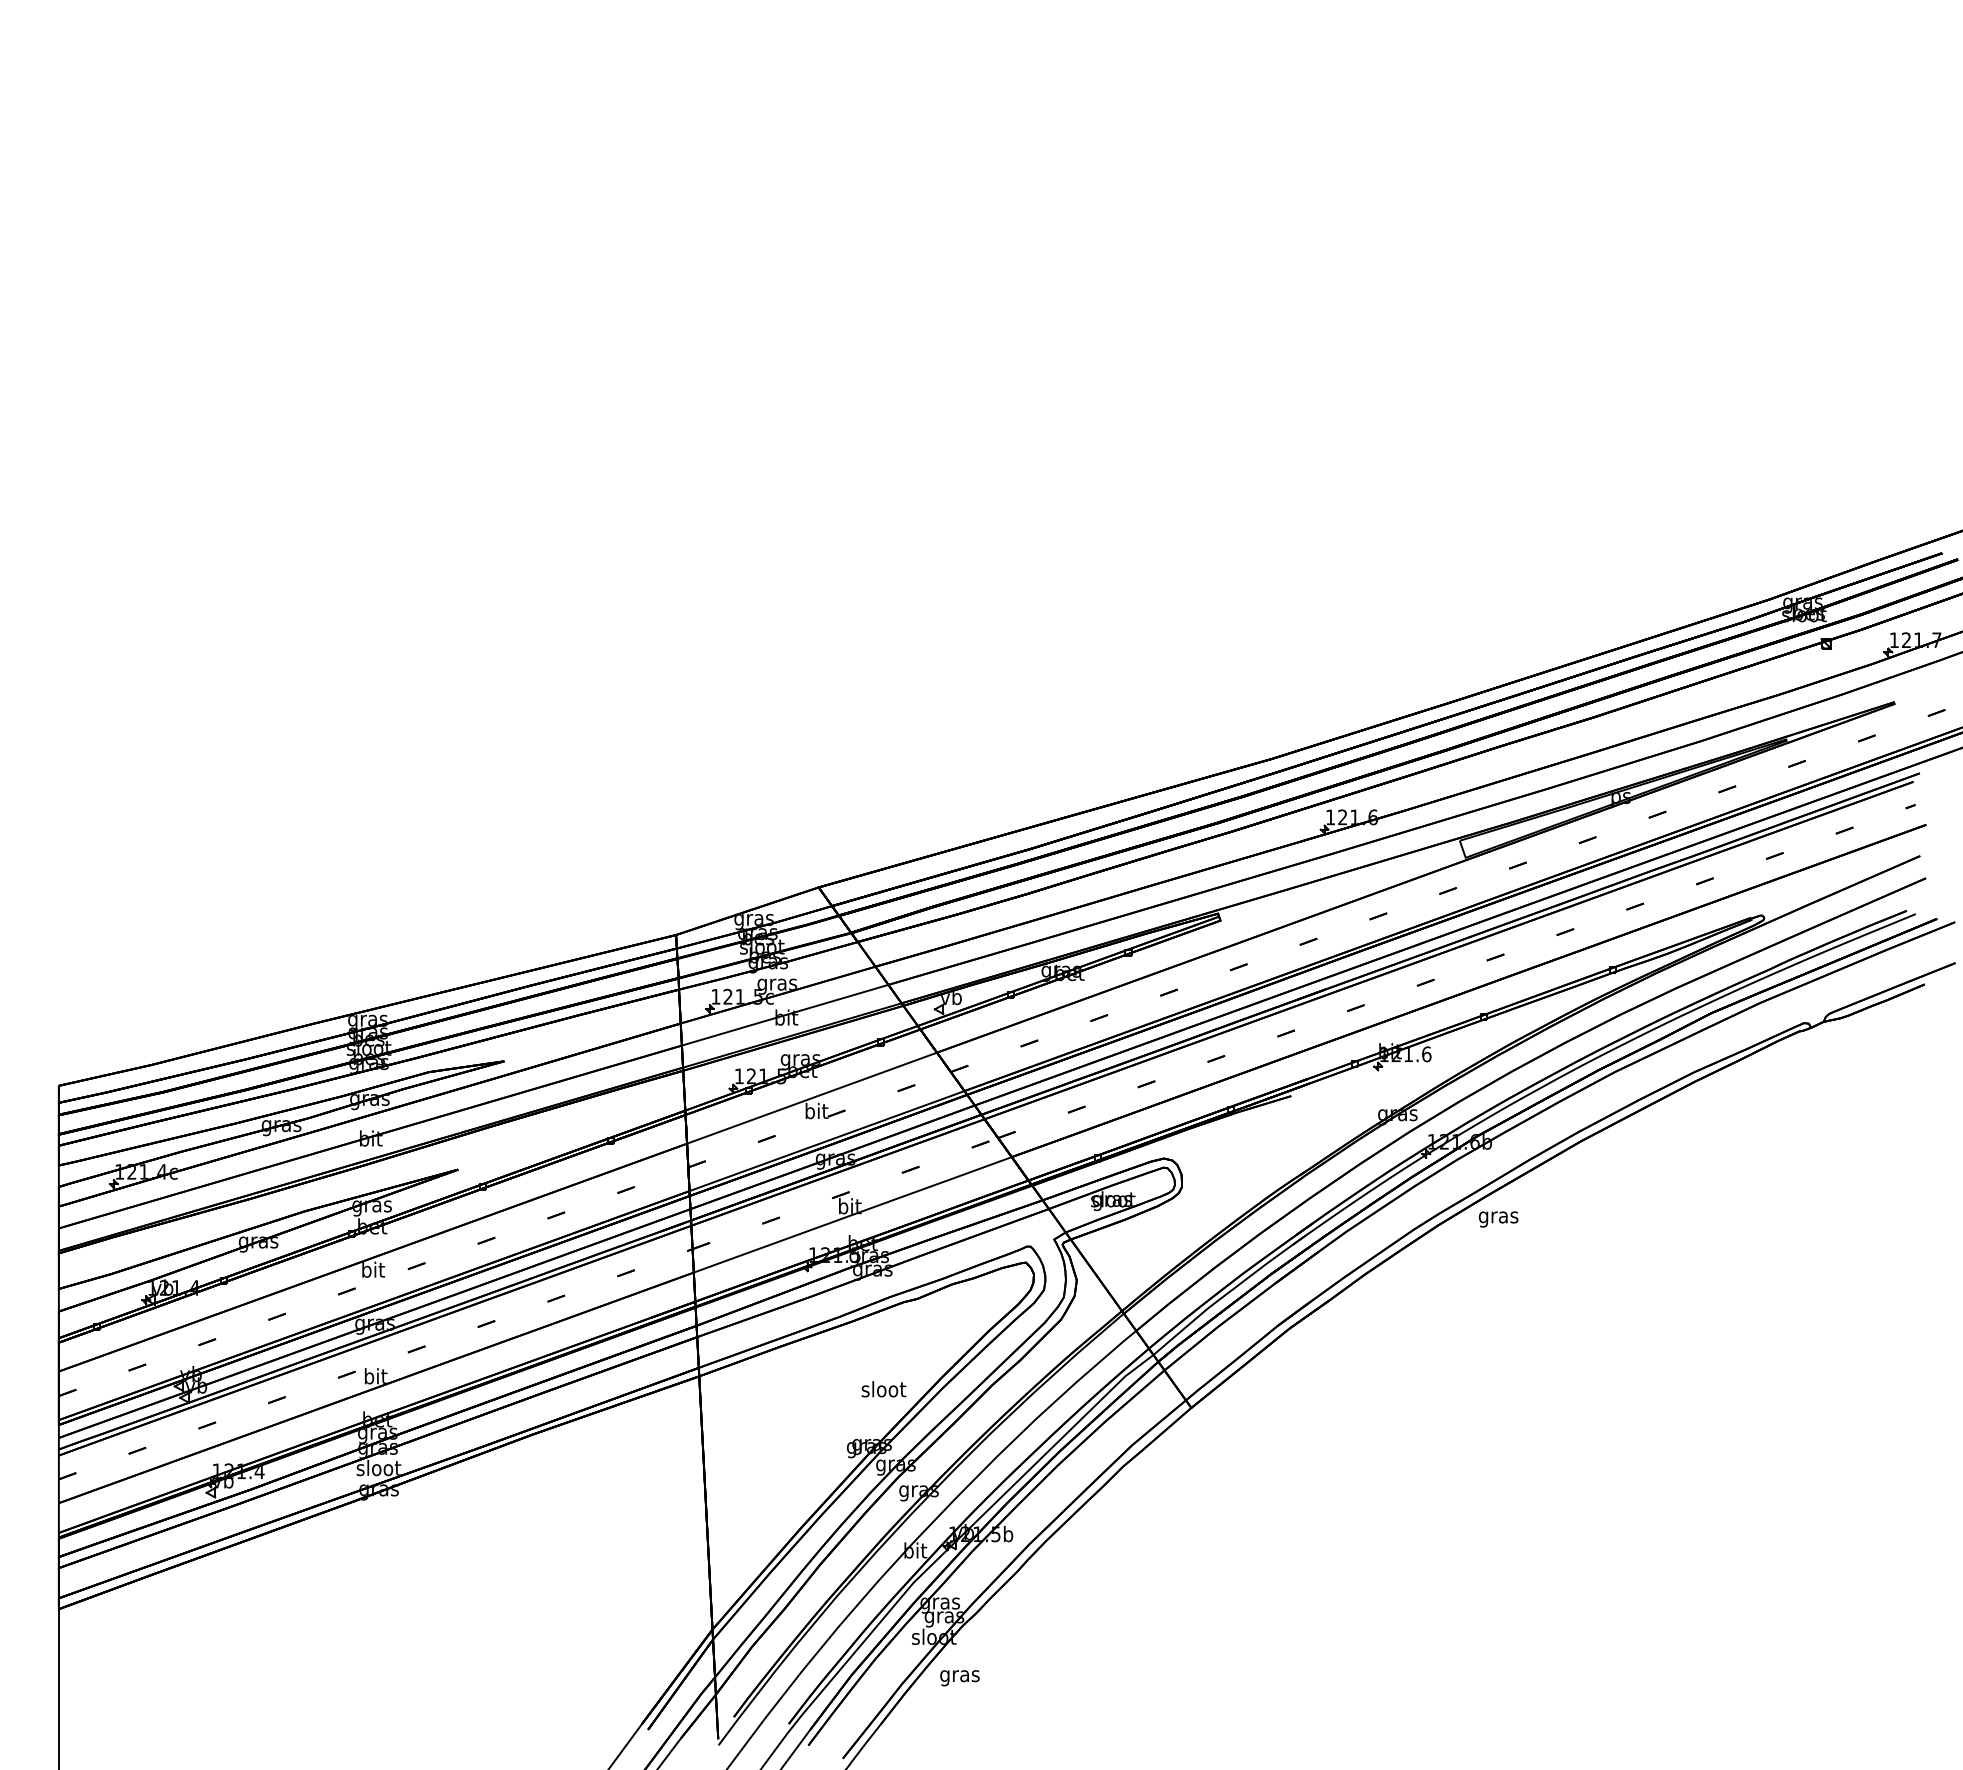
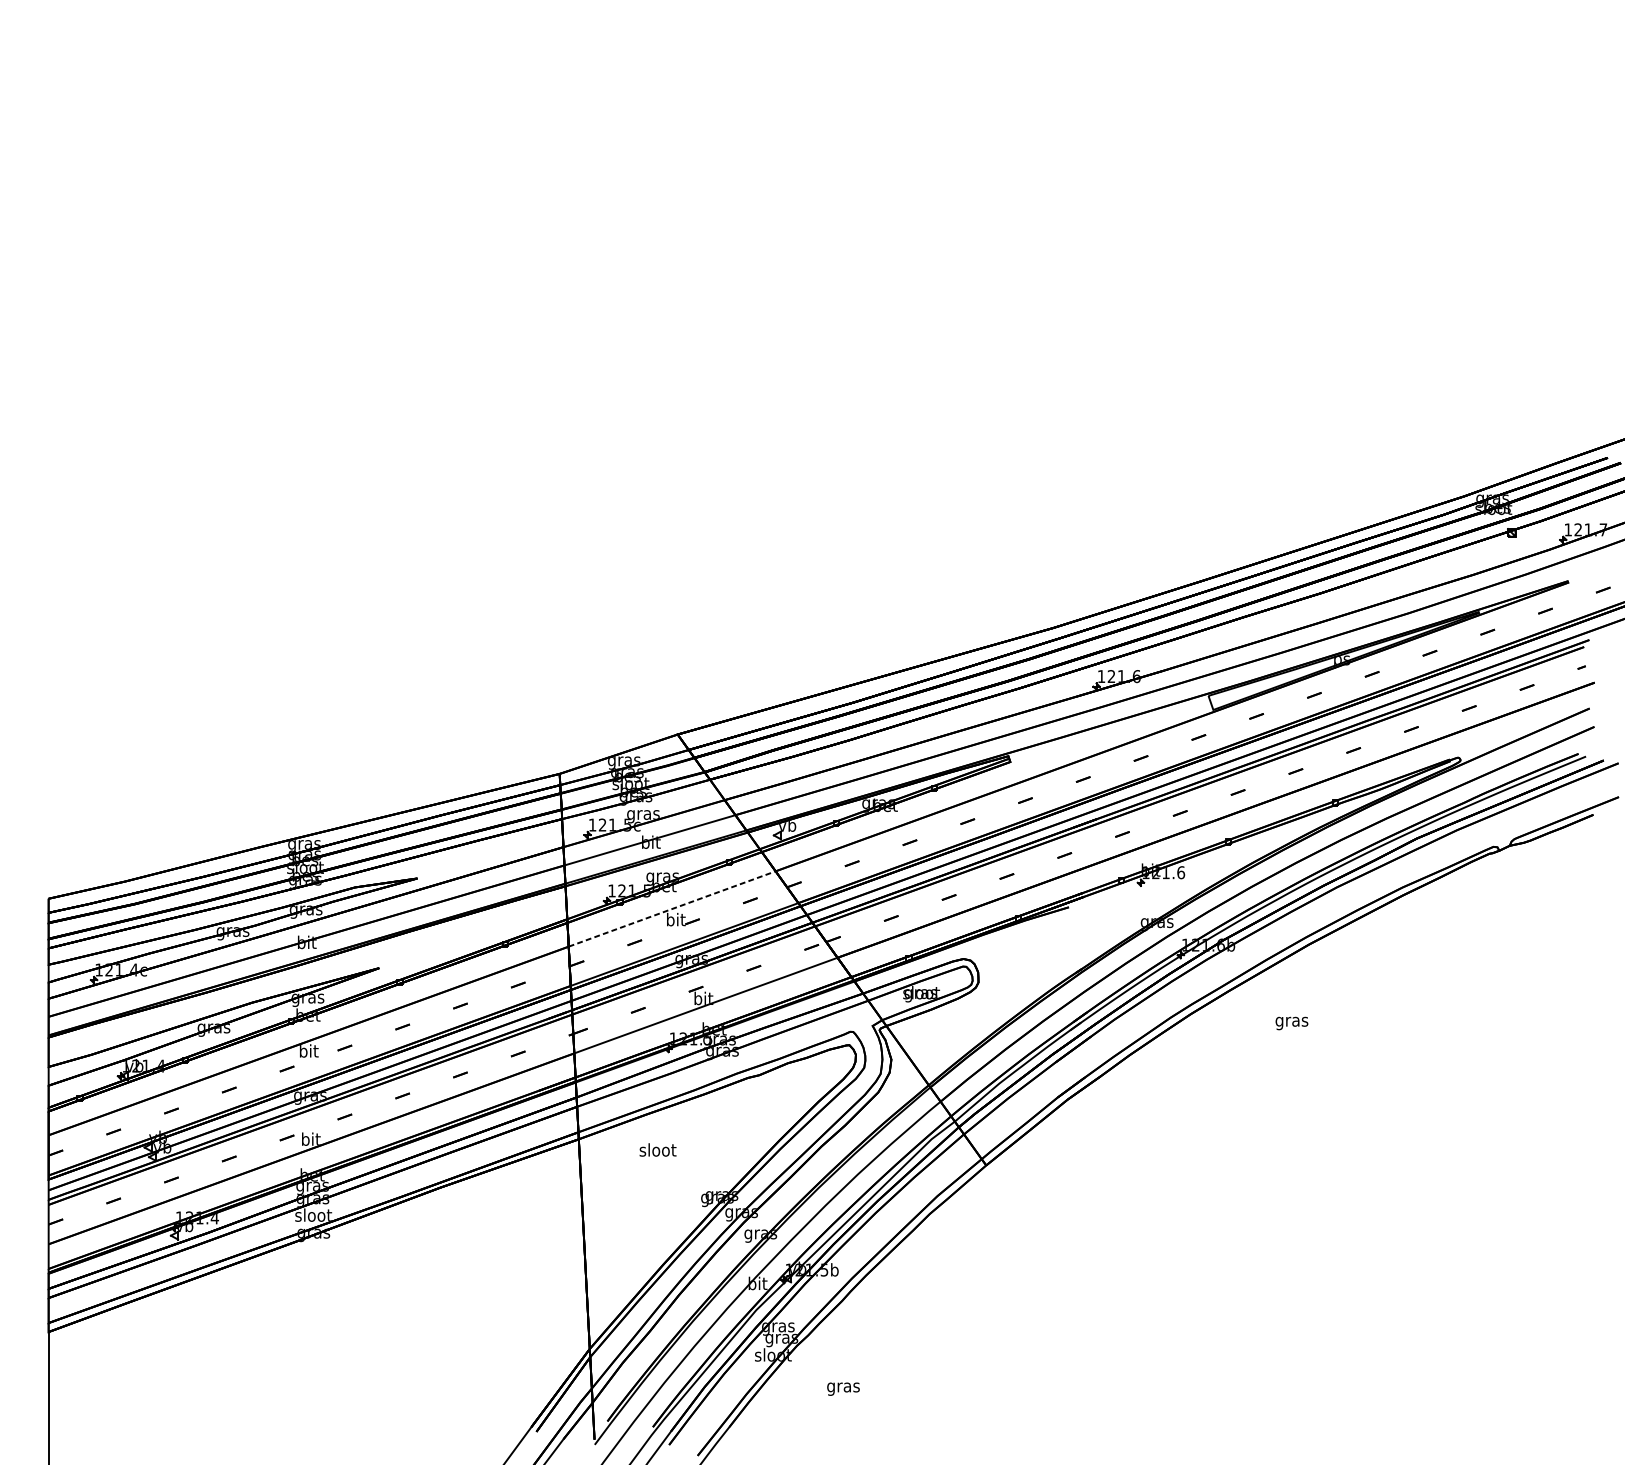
line: (812, 1098) -> (672, 909), solid -> dashed
text: (1498, 1219) -> (1291, 1023), moved
text: (883, 1389) -> (657, 1150), moved
text: (959, 1678) -> (843, 1389), moved

